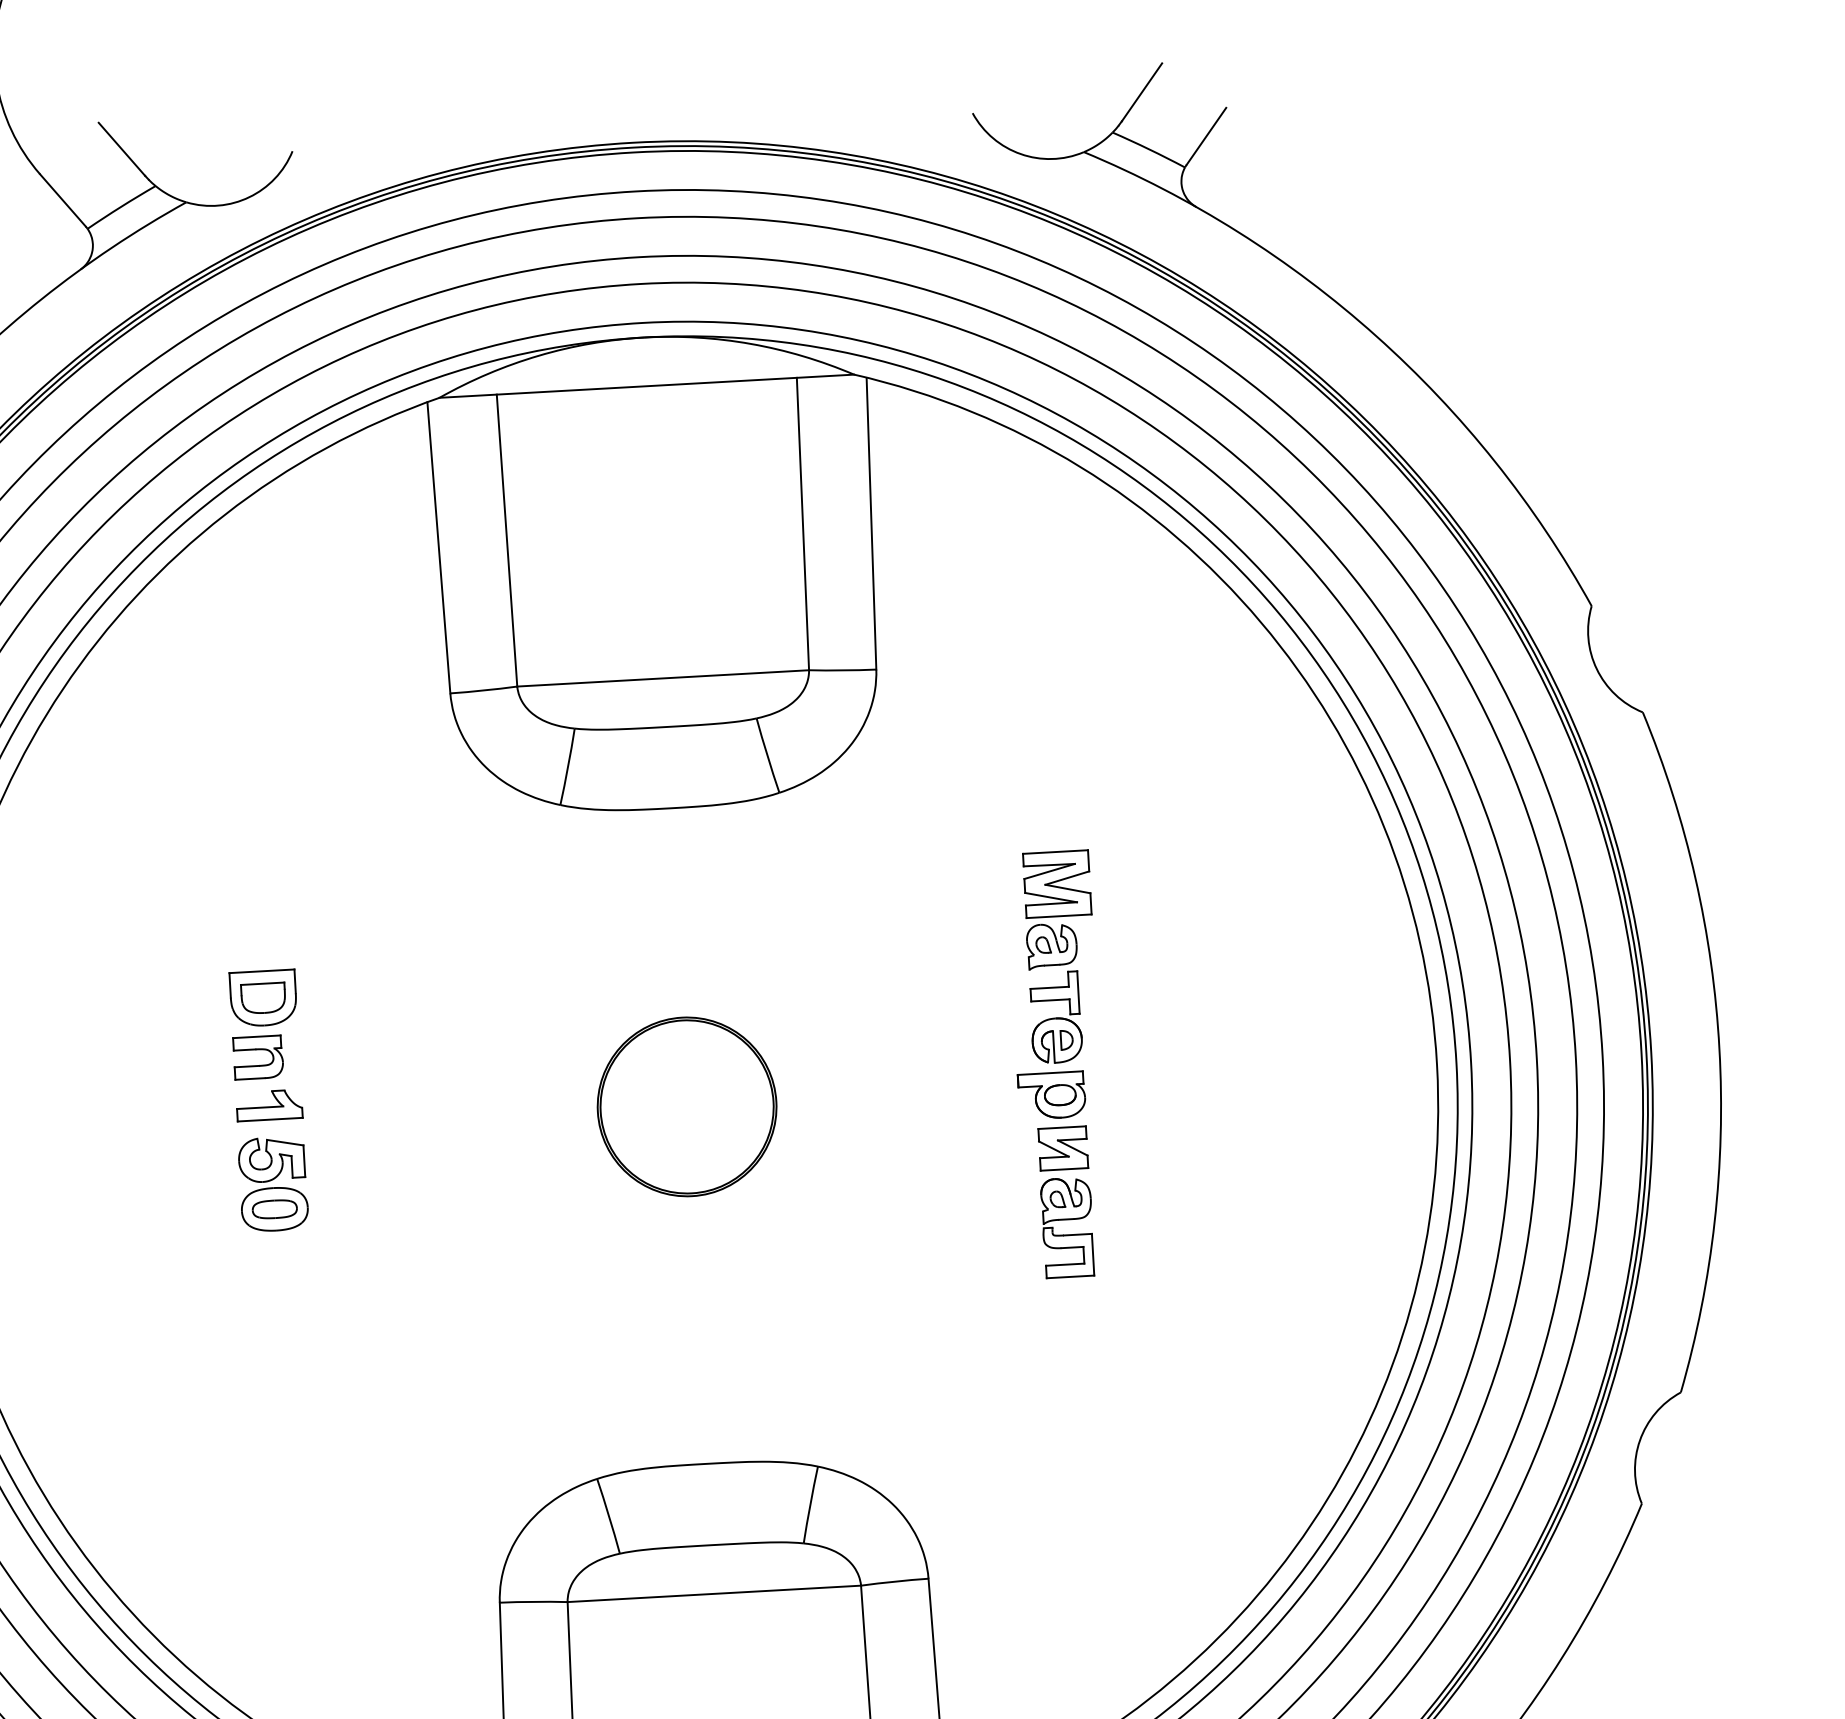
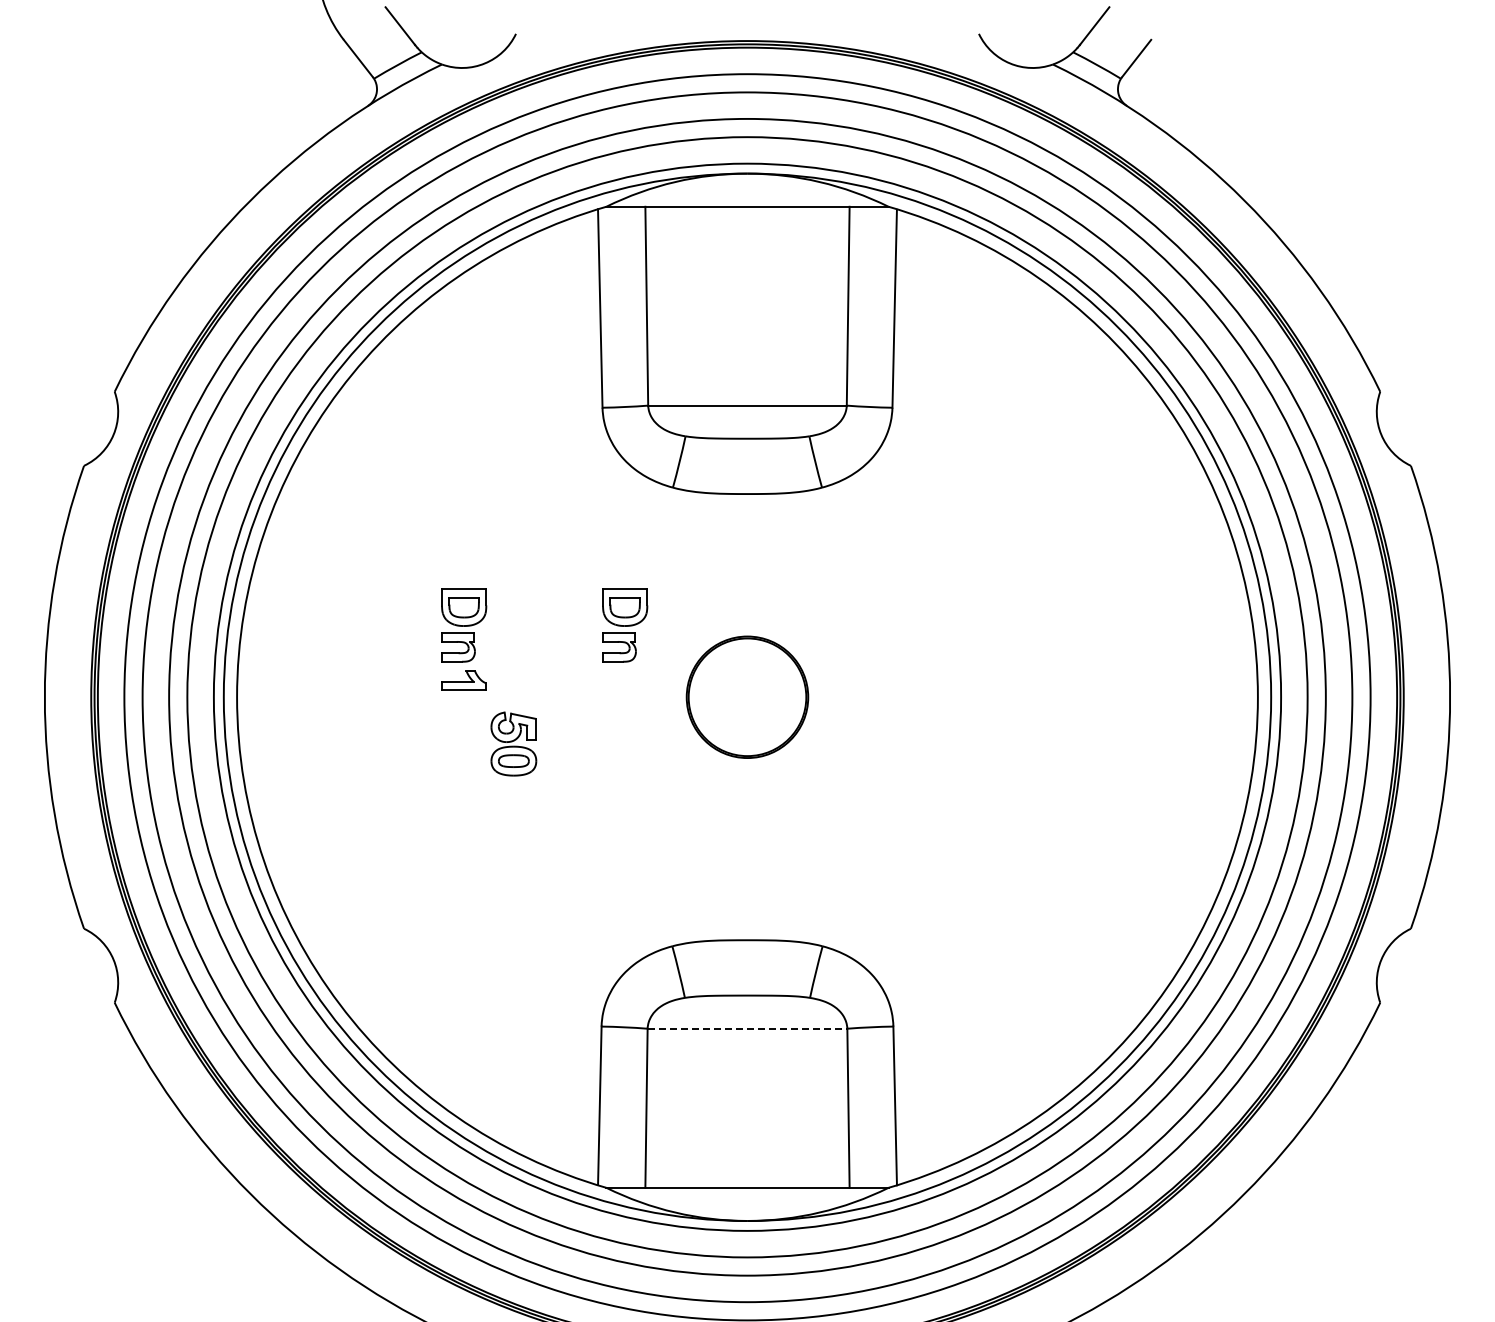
part: (501, 1011) -> (625, 625), added
part: (1059, 1064) -> (1001, 682), removed
part: (272, 1183) -> (513, 743), moved
line: (714, 1593) -> (747, 1028), solid -> dashed

